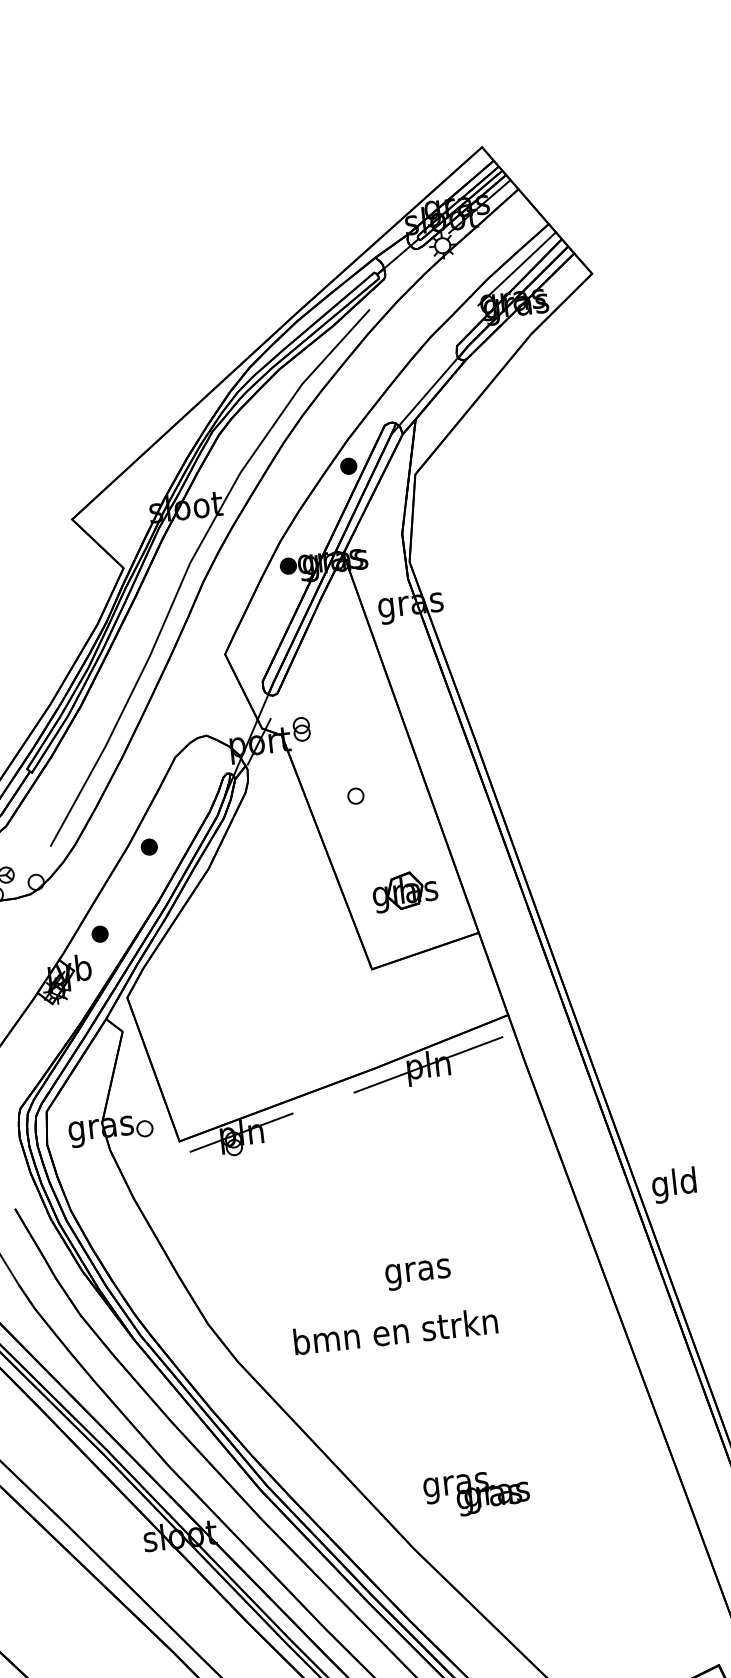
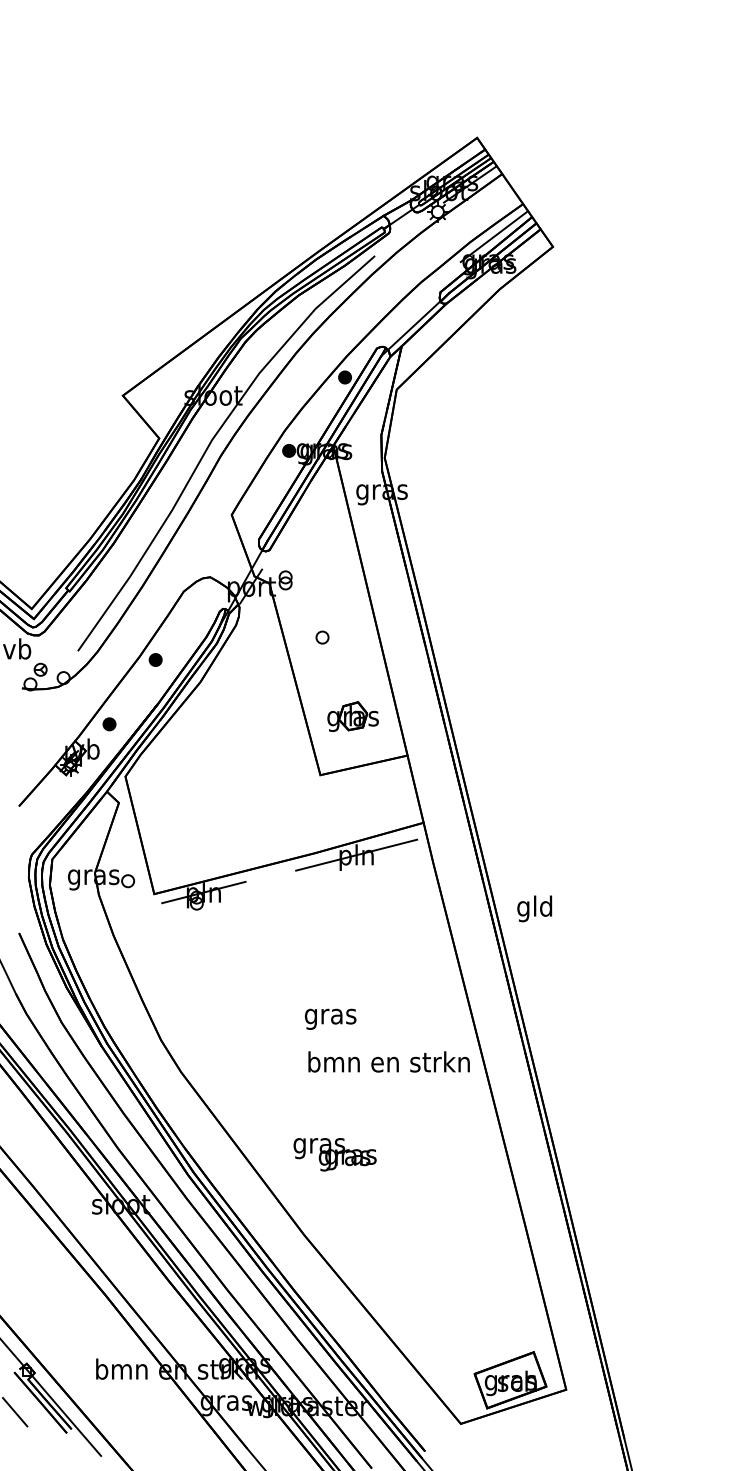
text: (673, 1184) -> (534, 908), moved
text: (394, 1330) -> (388, 1061), moved
text: (476, 1493) -> (334, 1154), moved

